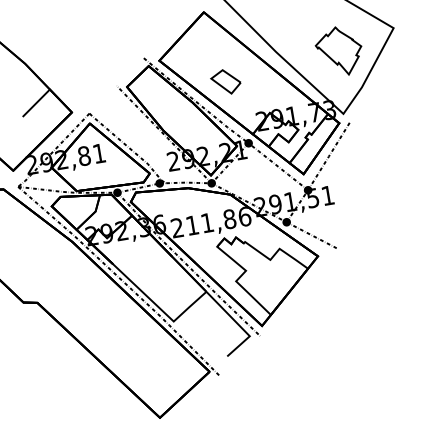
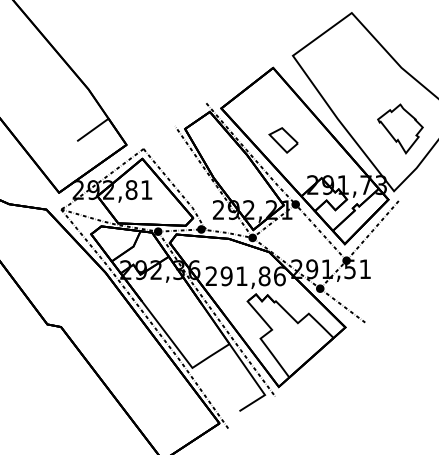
text: (192, 225) -> (226, 276), 211,86 -> 291,86

